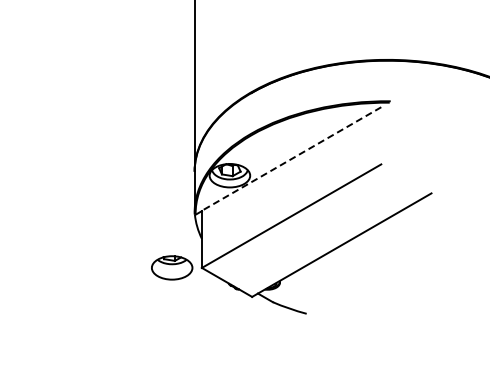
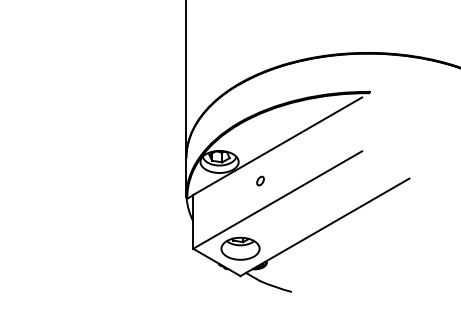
line: (291, 159) -> (277, 146), dashed -> solid
part: (272, 195) -> (259, 180), added
part: (172, 267) -> (240, 248), moved

